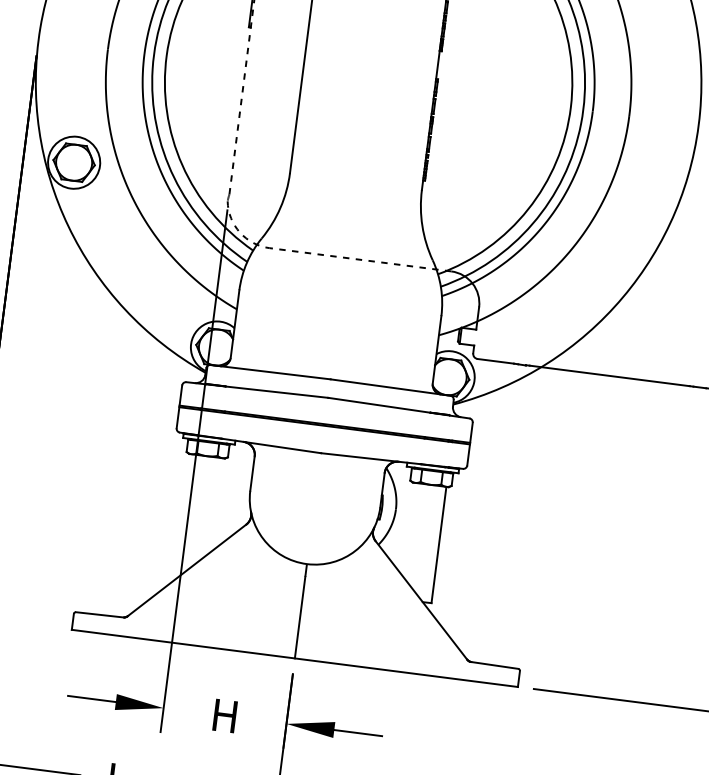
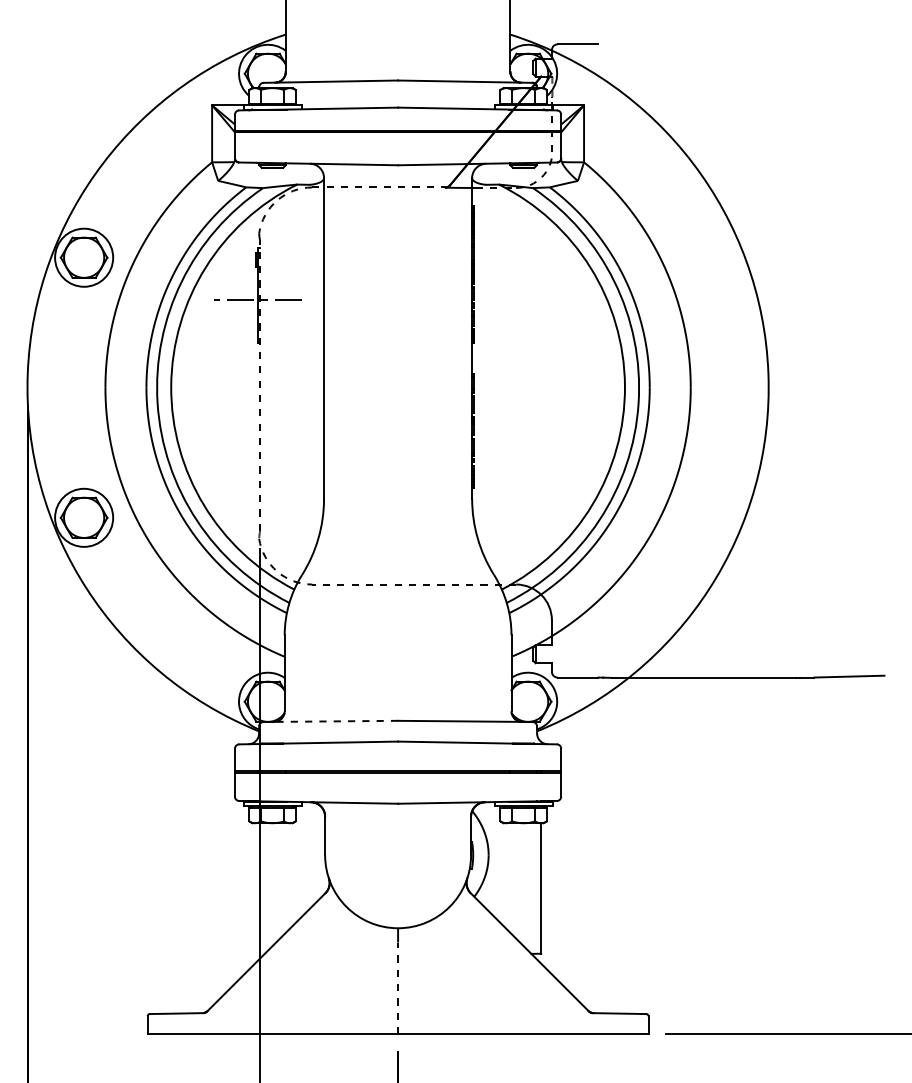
line: (270, 372) -> (330, 721), solid -> dashed
line: (300, 617) -> (398, 988), solid -> dashed

